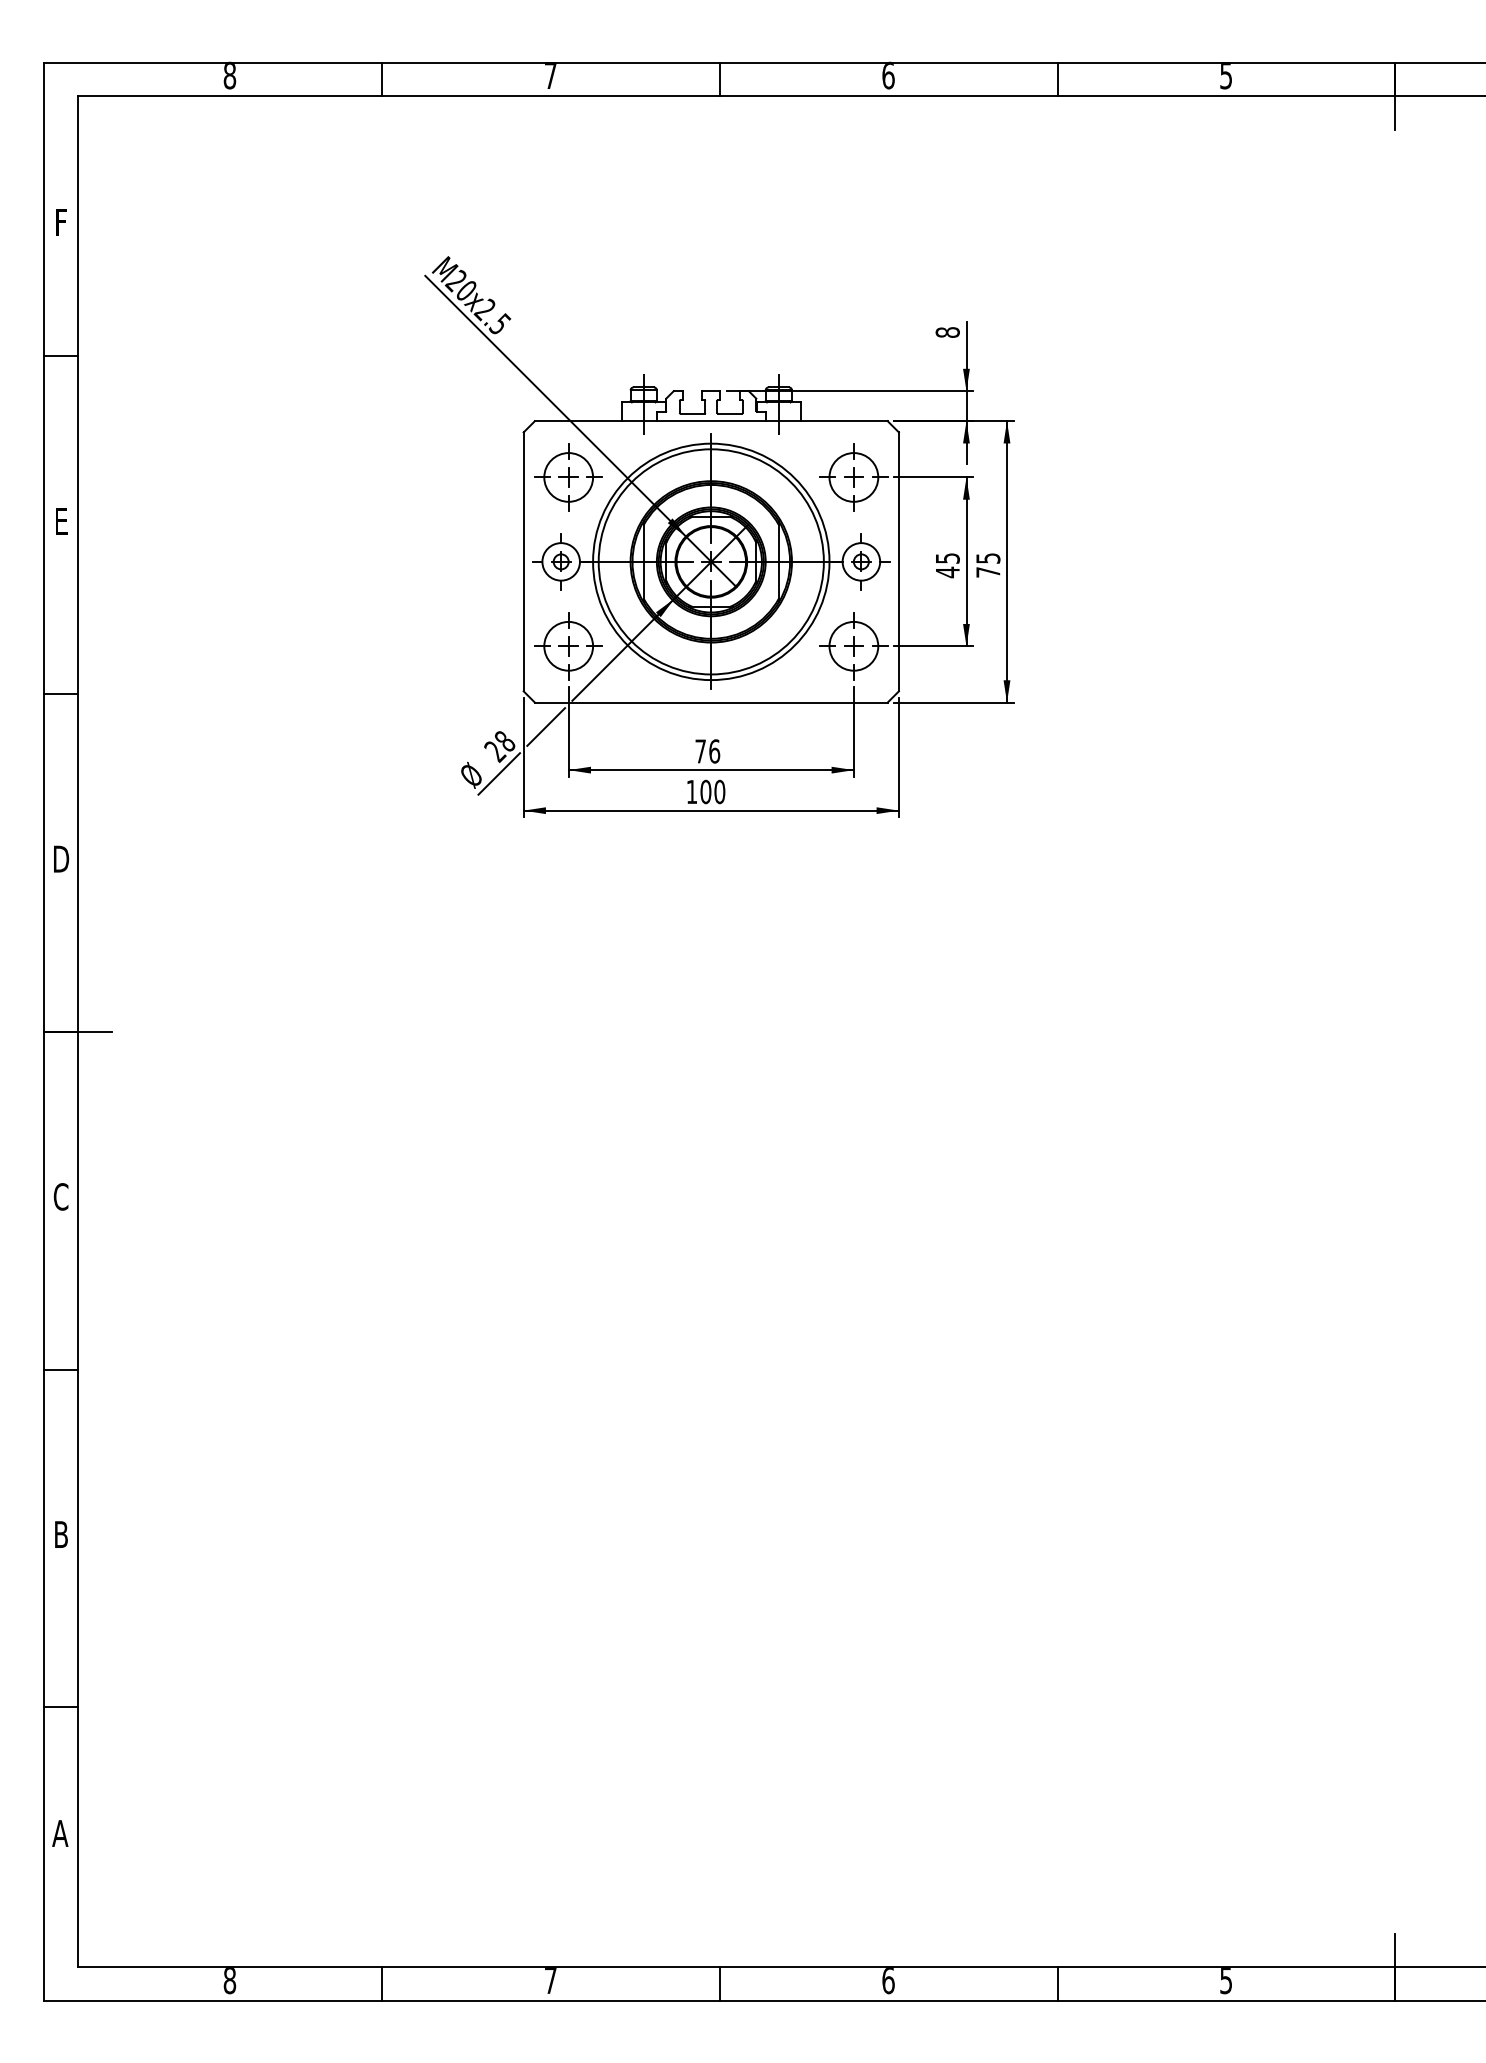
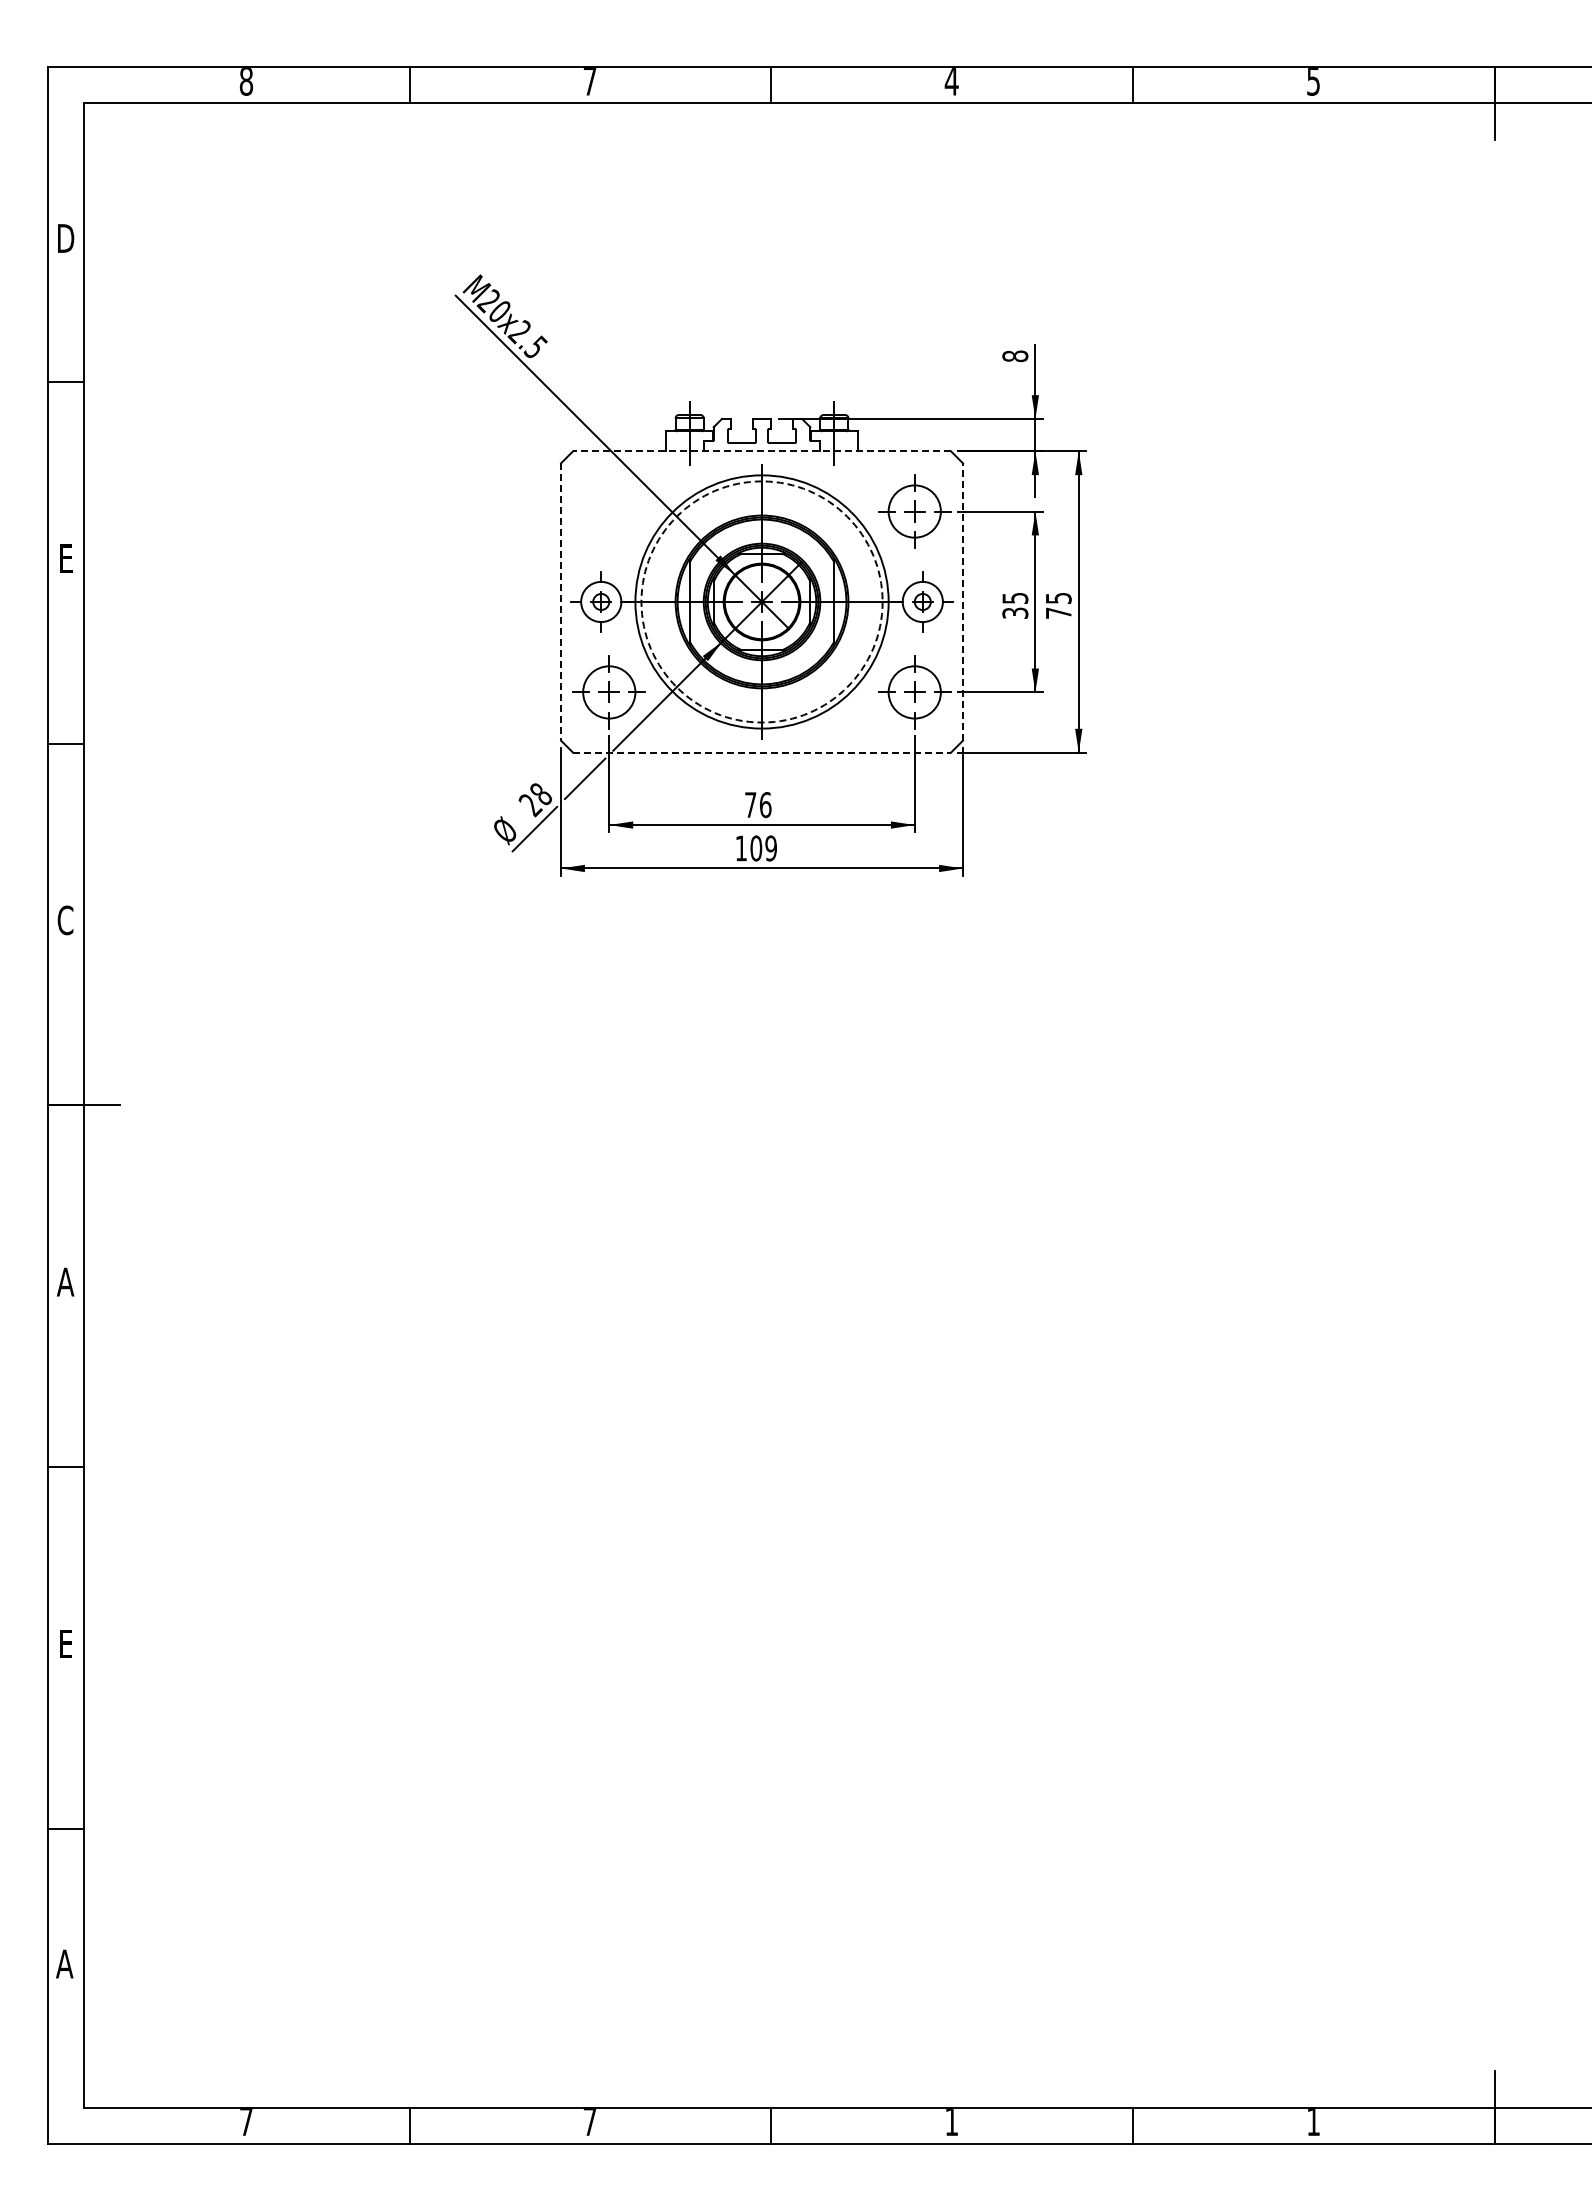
text: (888, 75) -> (951, 81), 6 -> 4
text: (61, 222) -> (66, 238), F -> D
line: (711, 421) -> (762, 451), solid -> dashed
part: (567, 477) -> (608, 511), removed
line: (524, 561) -> (561, 601), solid -> dashed
circle: (710, 561) -> (761, 601), solid -> dashed
line: (899, 561) -> (963, 601), solid -> dashed
text: (947, 572) -> (1015, 613), 45 -> 35
line: (711, 702) -> (762, 752), solid -> dashed
text: (720, 792) -> (771, 848), 100 -> 109
text: (61, 859) -> (65, 920), D -> C
text: (61, 1196) -> (65, 1281), C -> A
text: (61, 1534) -> (65, 1643), B -> E
text: (229, 1980) -> (246, 2121), 8 -> 7
text: (888, 1980) -> (951, 2121), 6 -> 1
text: (1226, 1981) -> (1313, 2122), 5 -> 1

